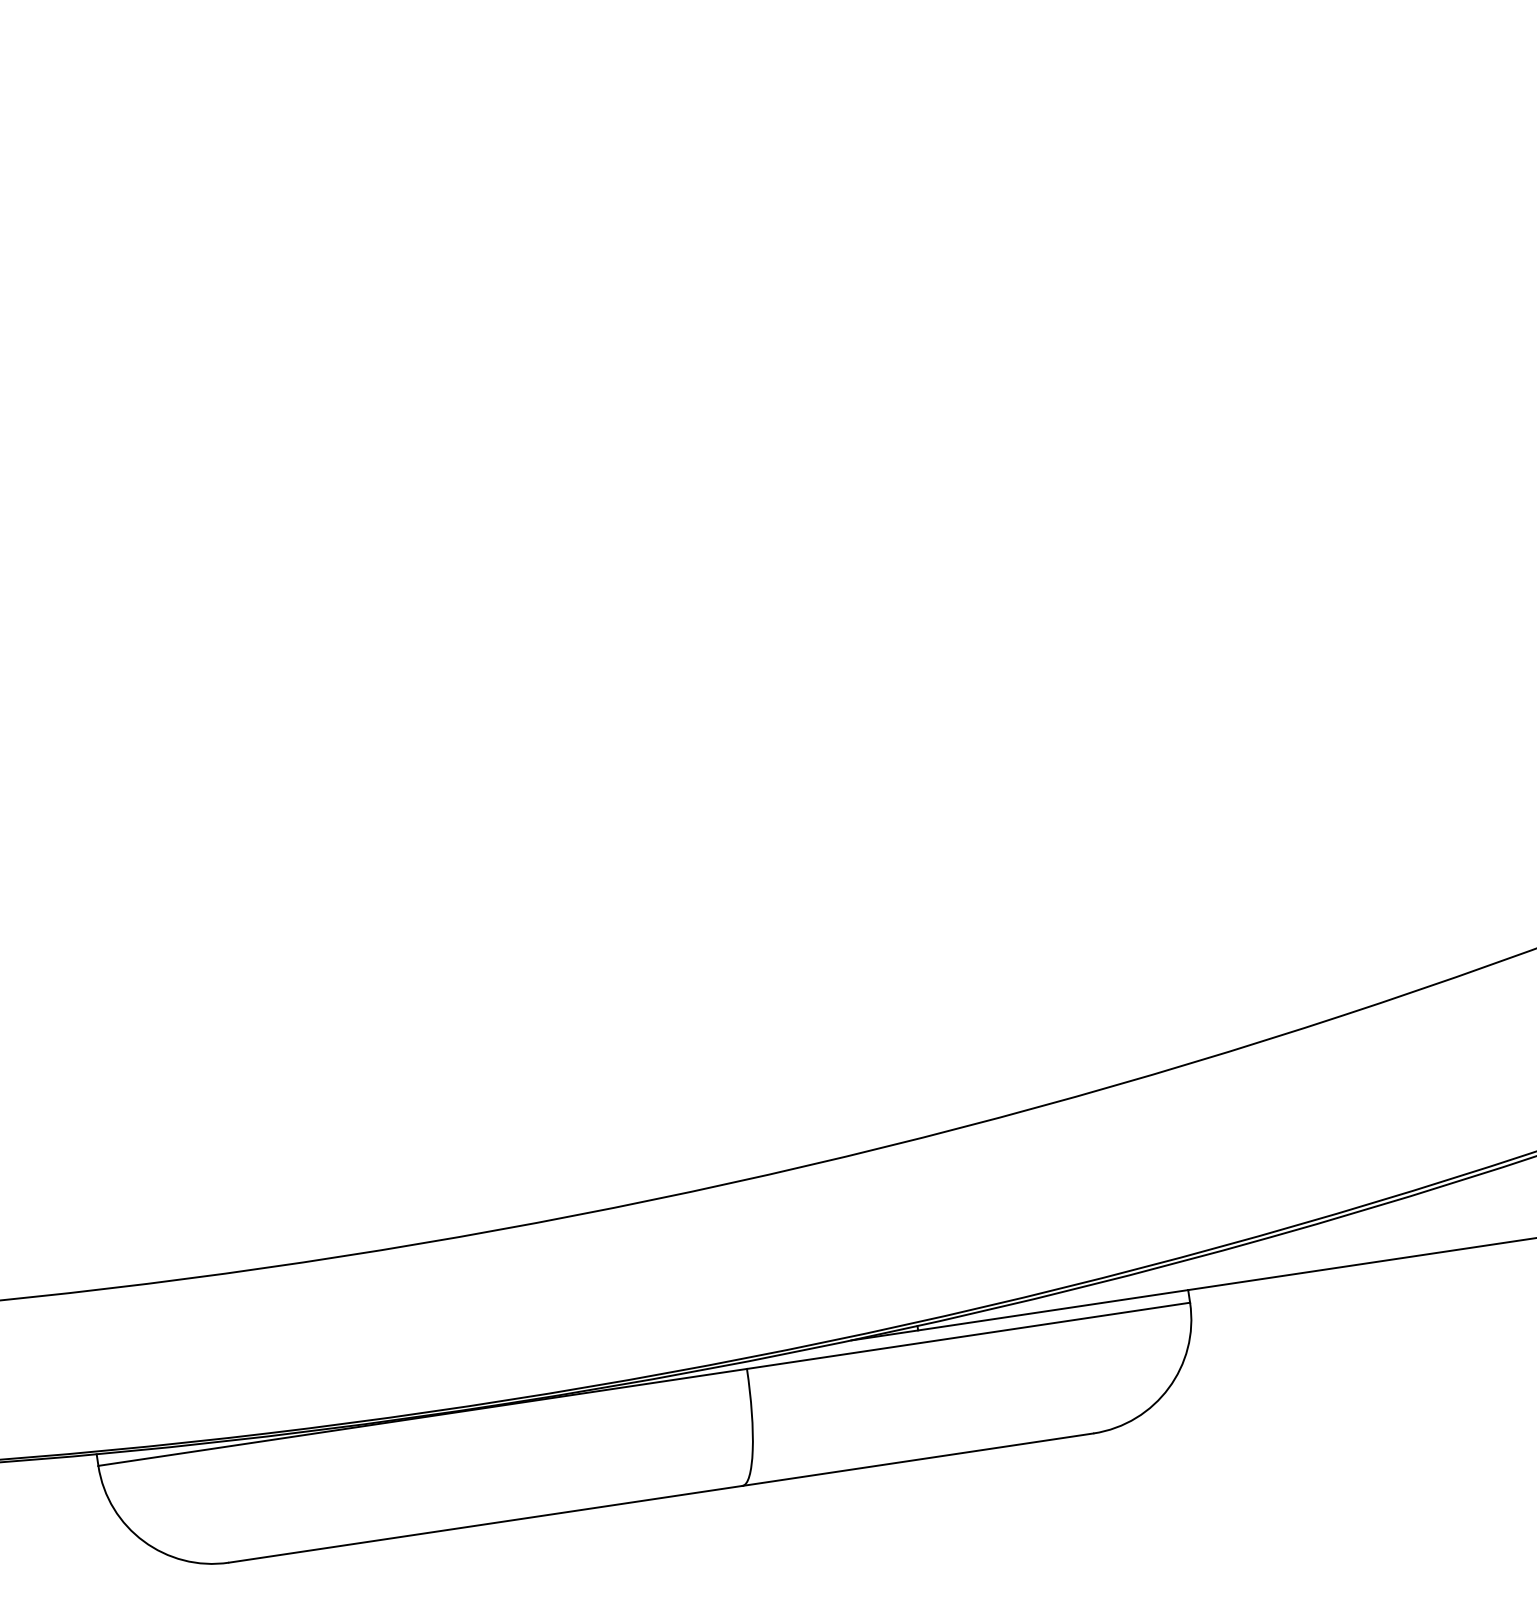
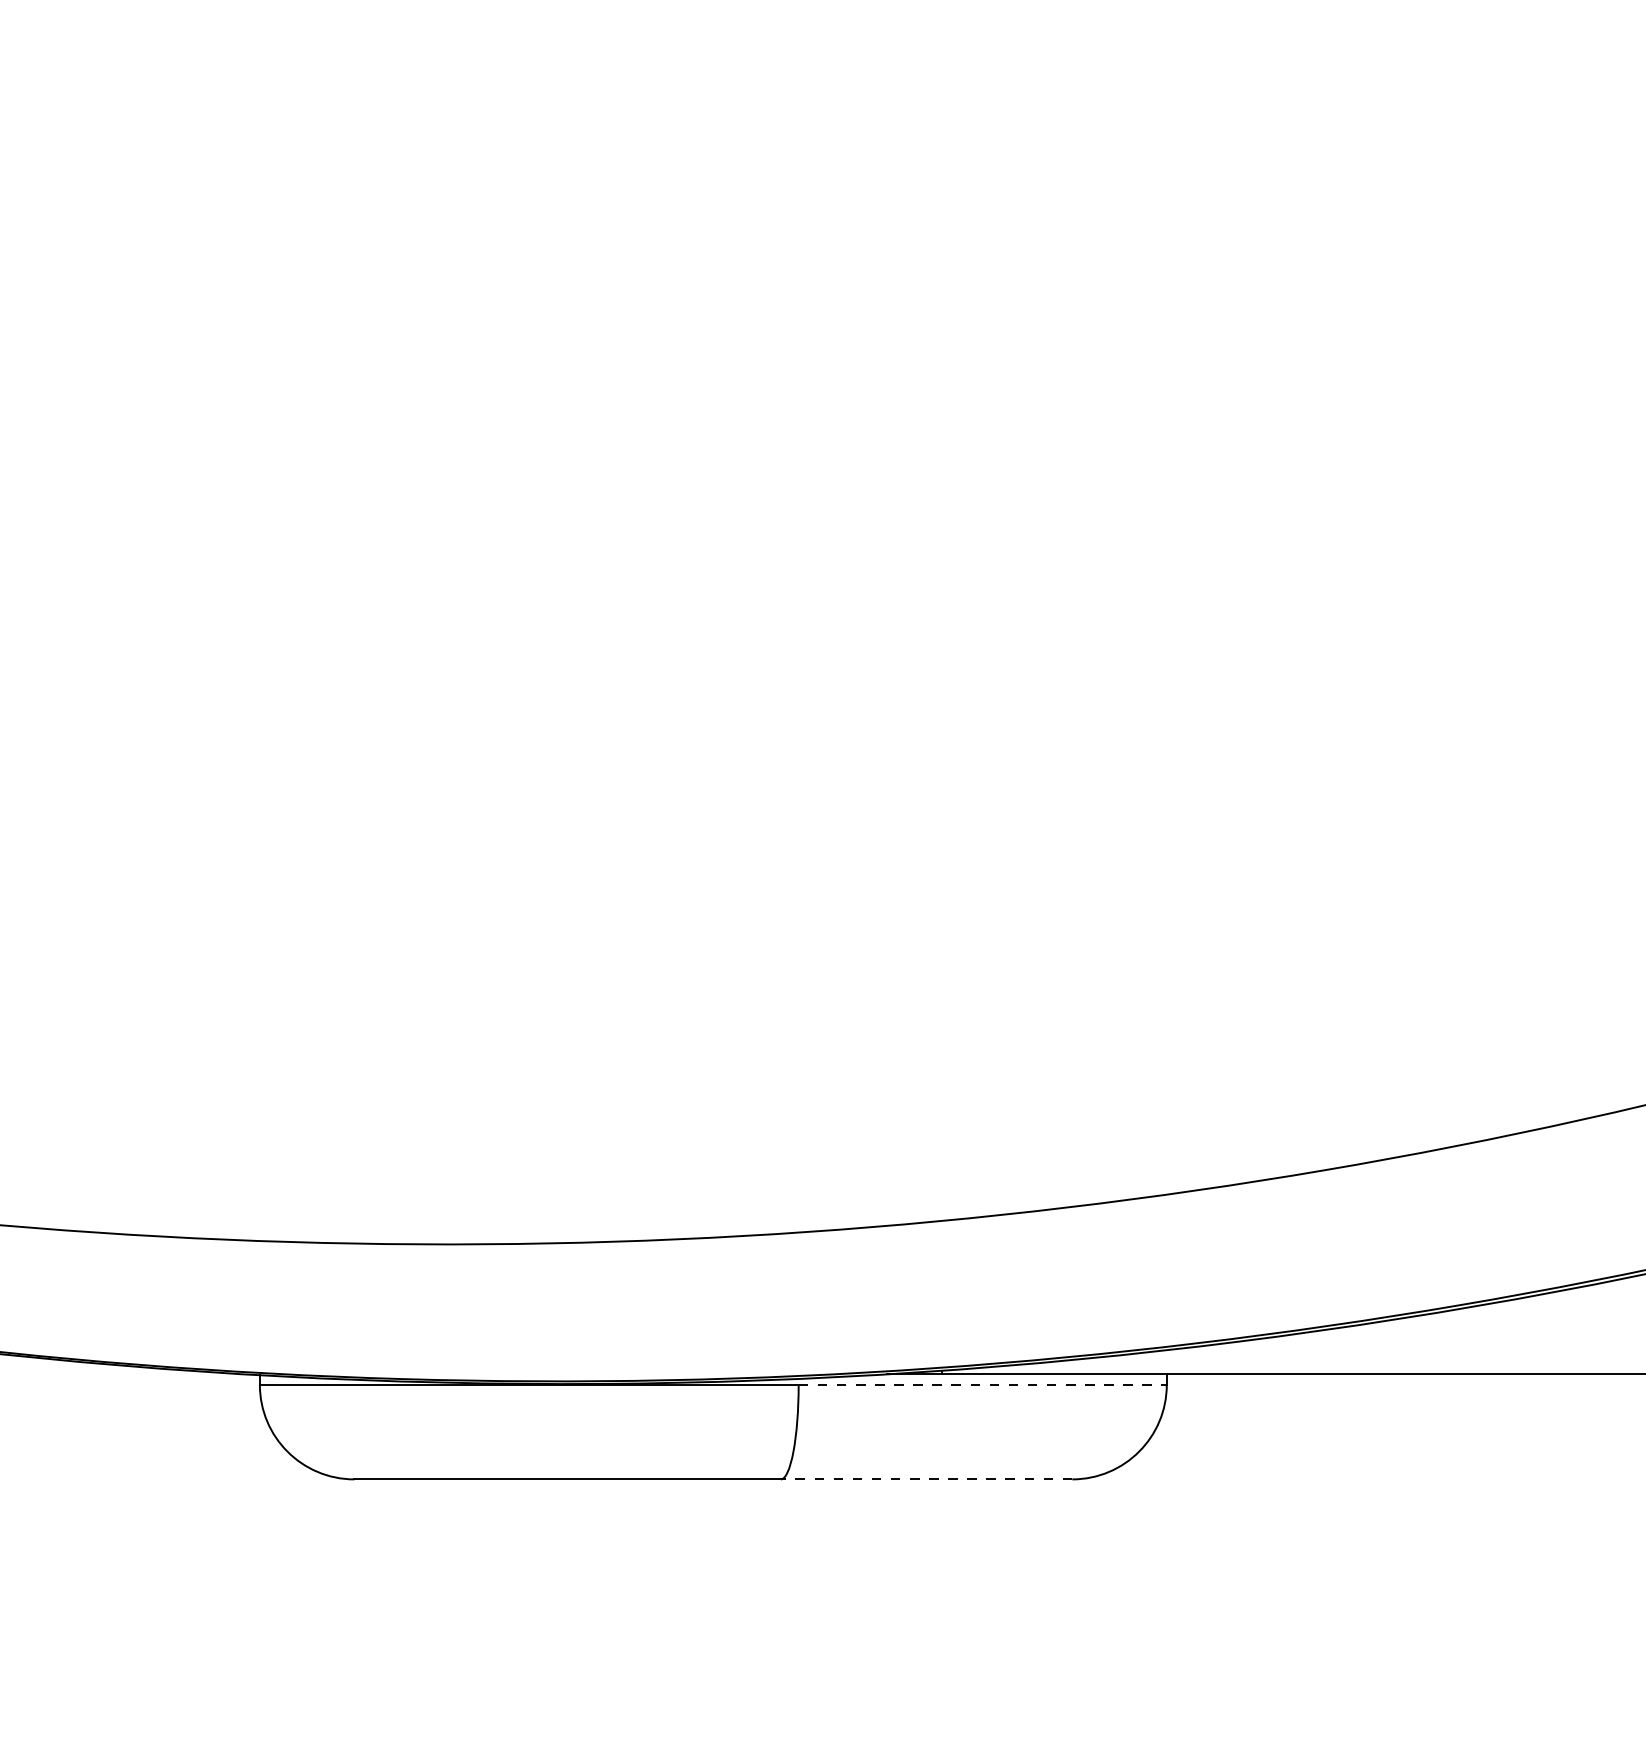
line: (969, 1335) -> (983, 1384), solid -> dashed
line: (917, 1459) -> (926, 1479), solid -> dashed

